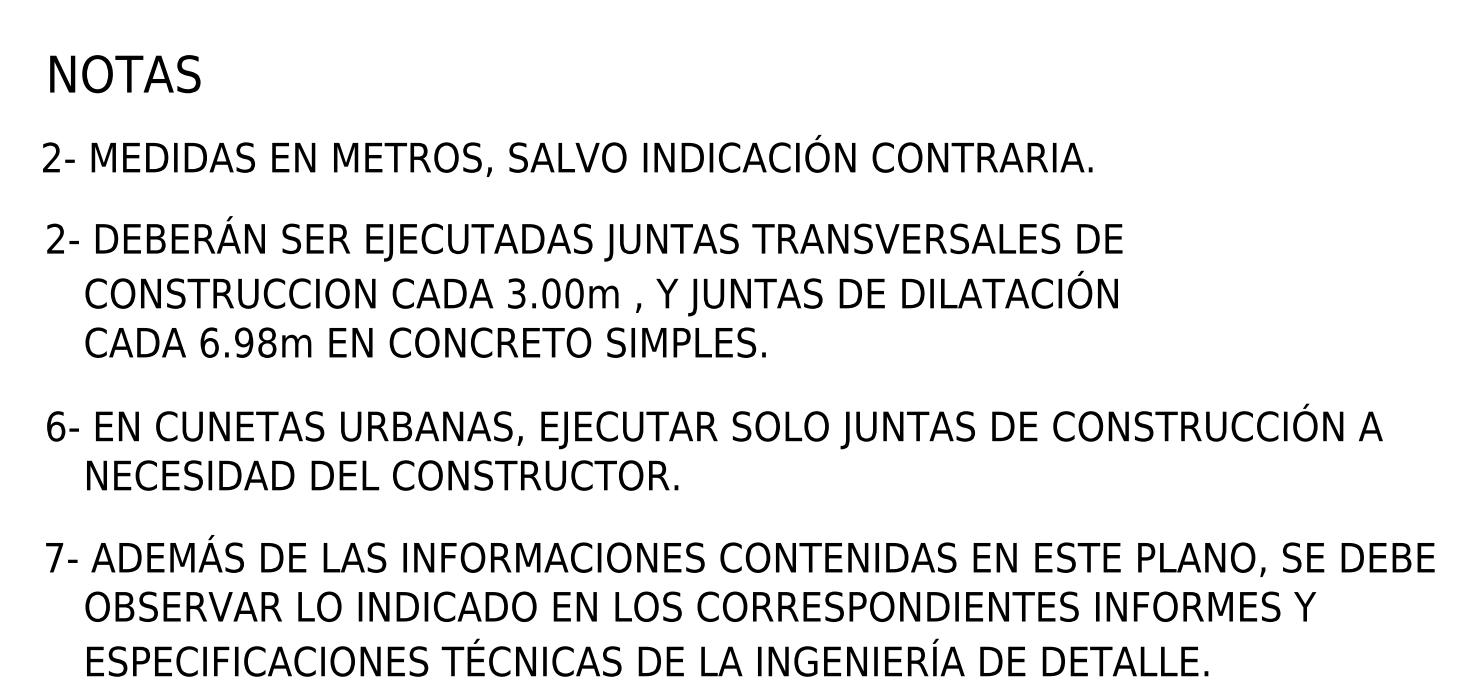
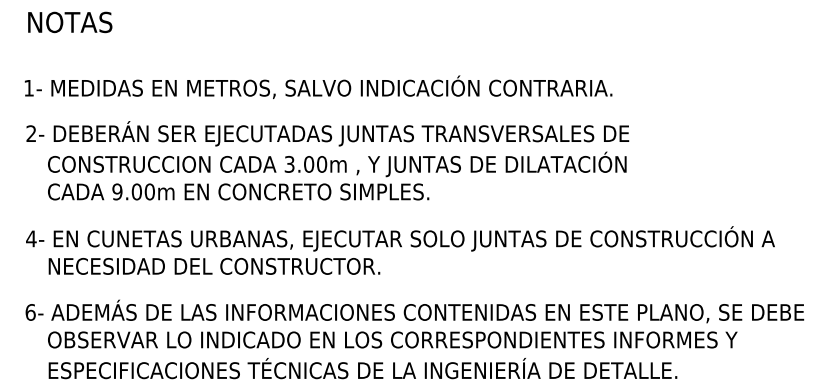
text: (125, 74) -> (70, 22), moved
text: (50, 156) -> (28, 87), 2- -> 1-
text: (238, 341) -> (133, 191), 6.98m -> 9.00m
text: (56, 425) -> (31, 238), 6- -> 4-
text: (54, 557) -> (30, 312), 7- -> 6-

